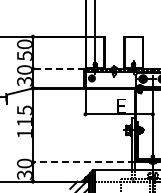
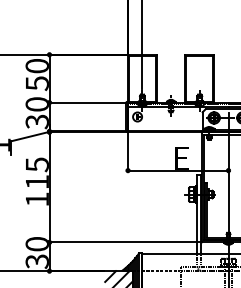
line: (58, 68) -> (87, 102), dashed -> solid
line: (83, 162) -> (124, 242), dashed -> solid

